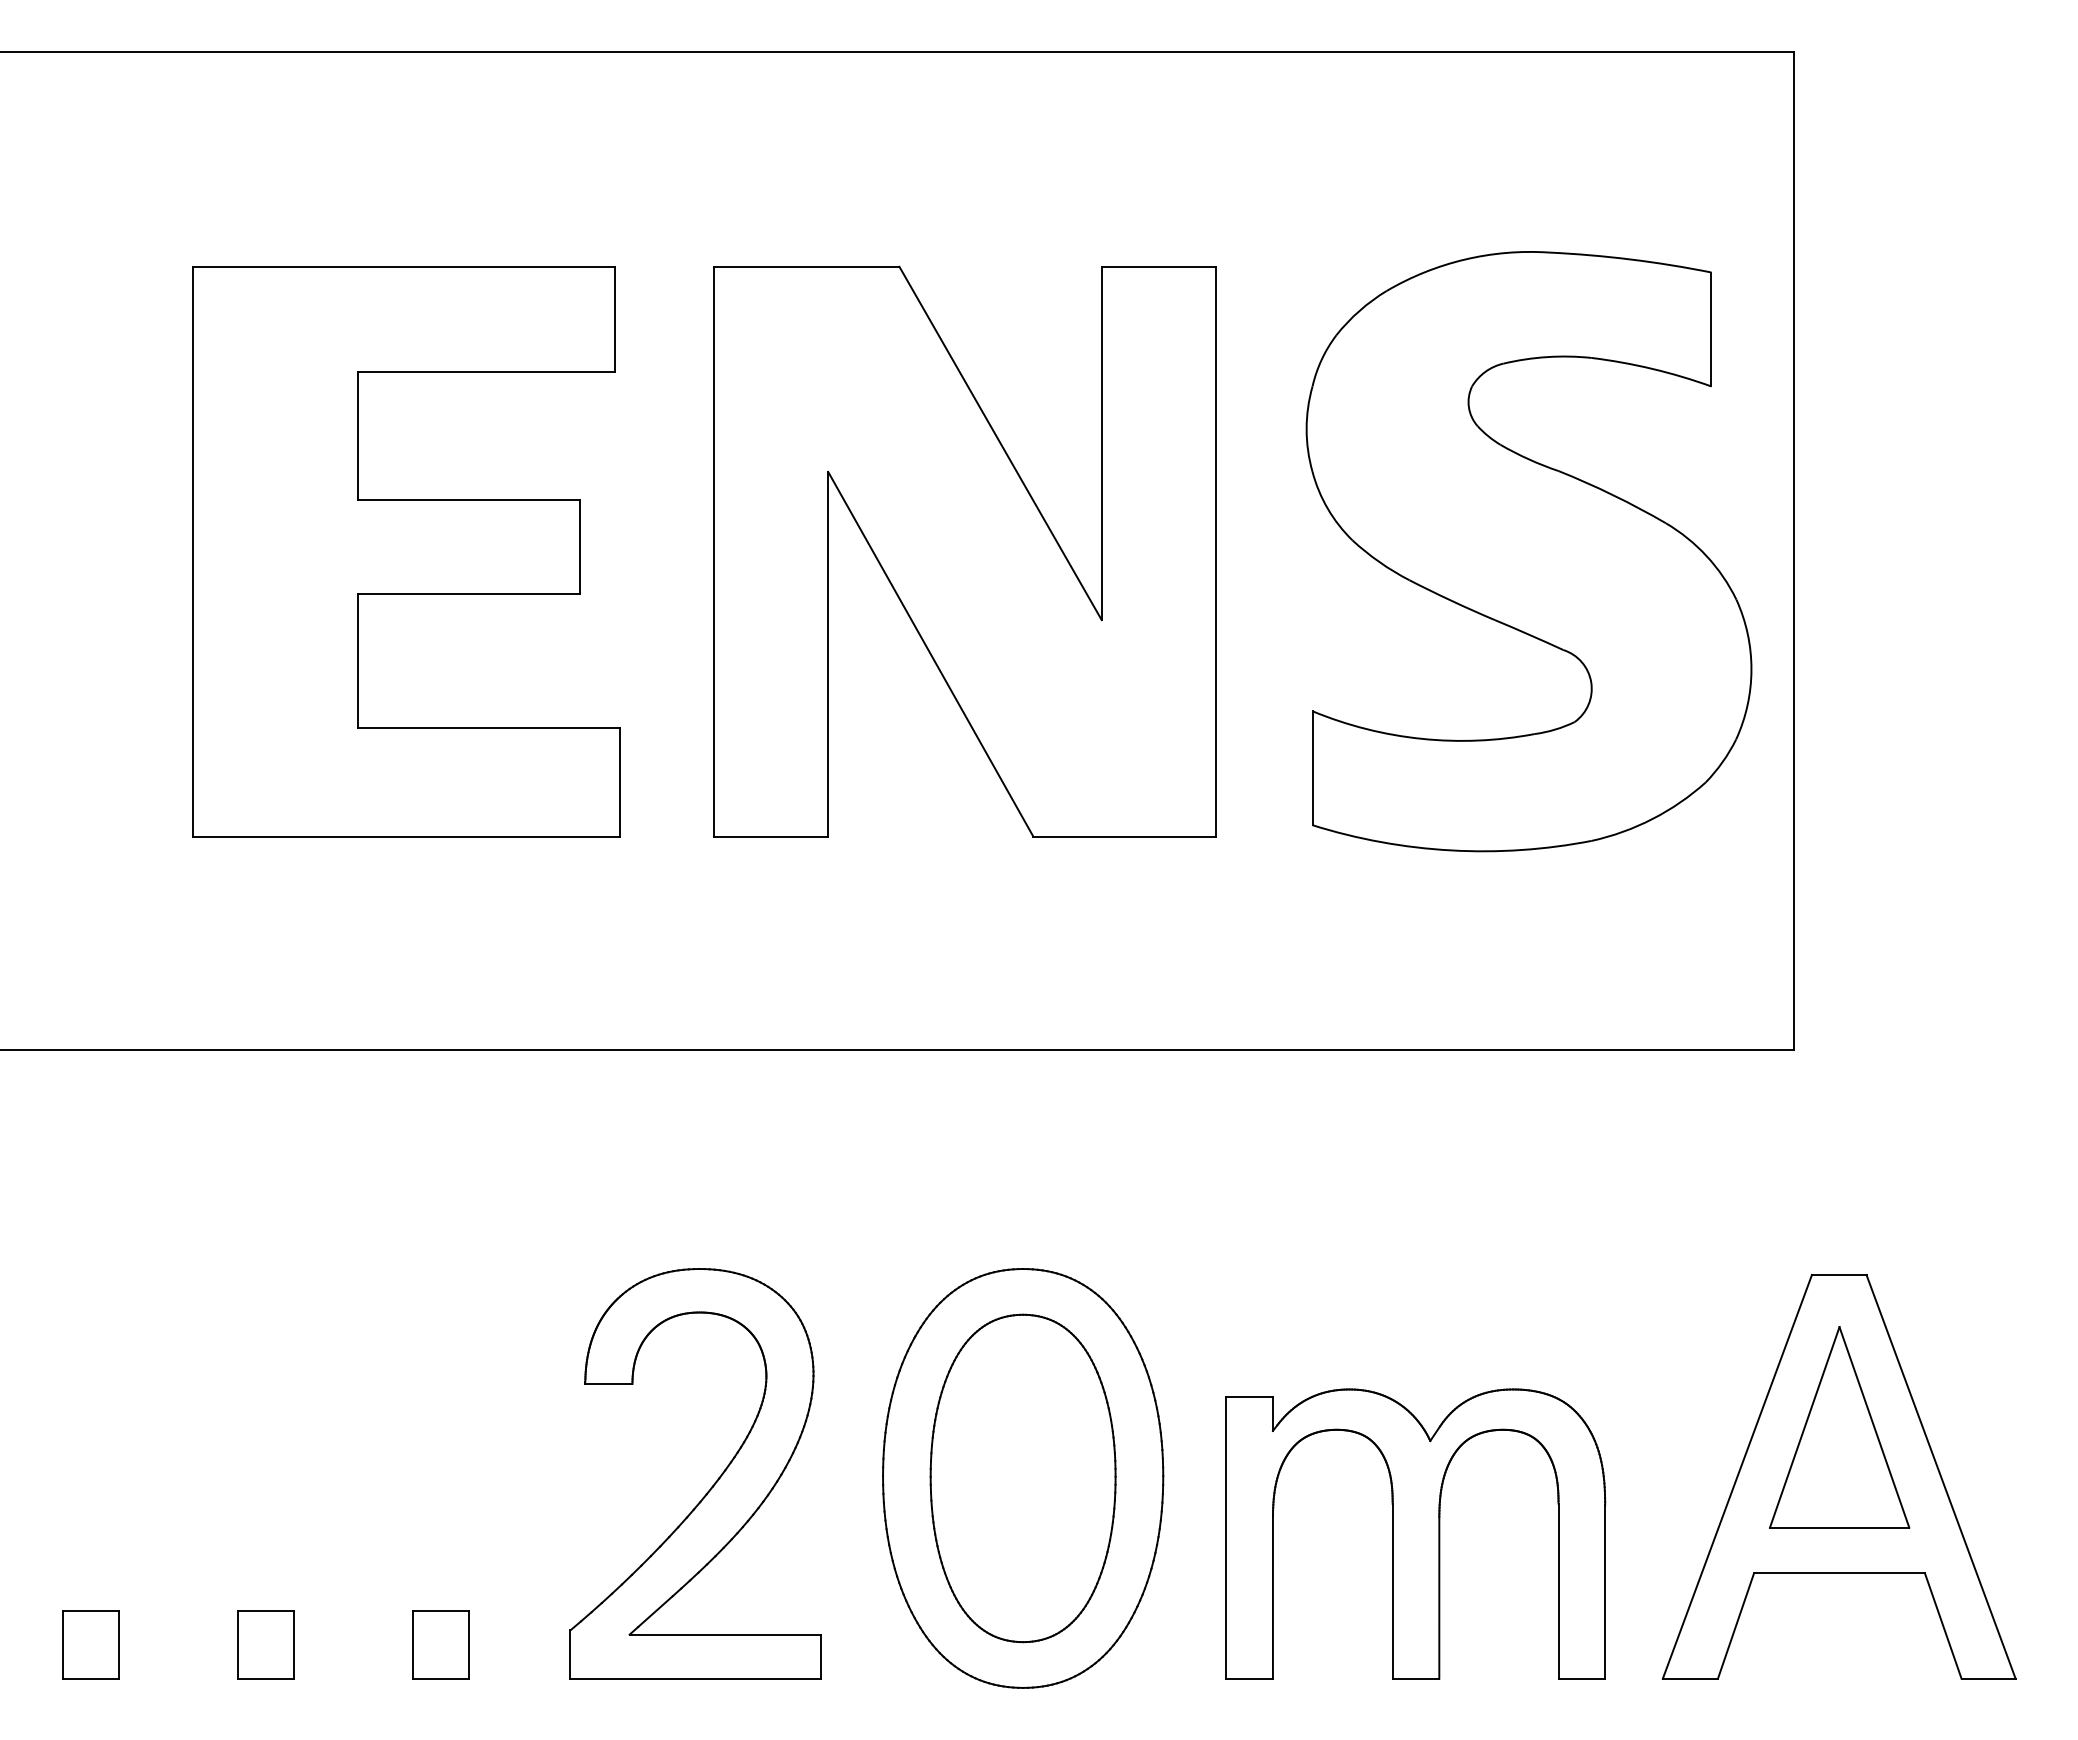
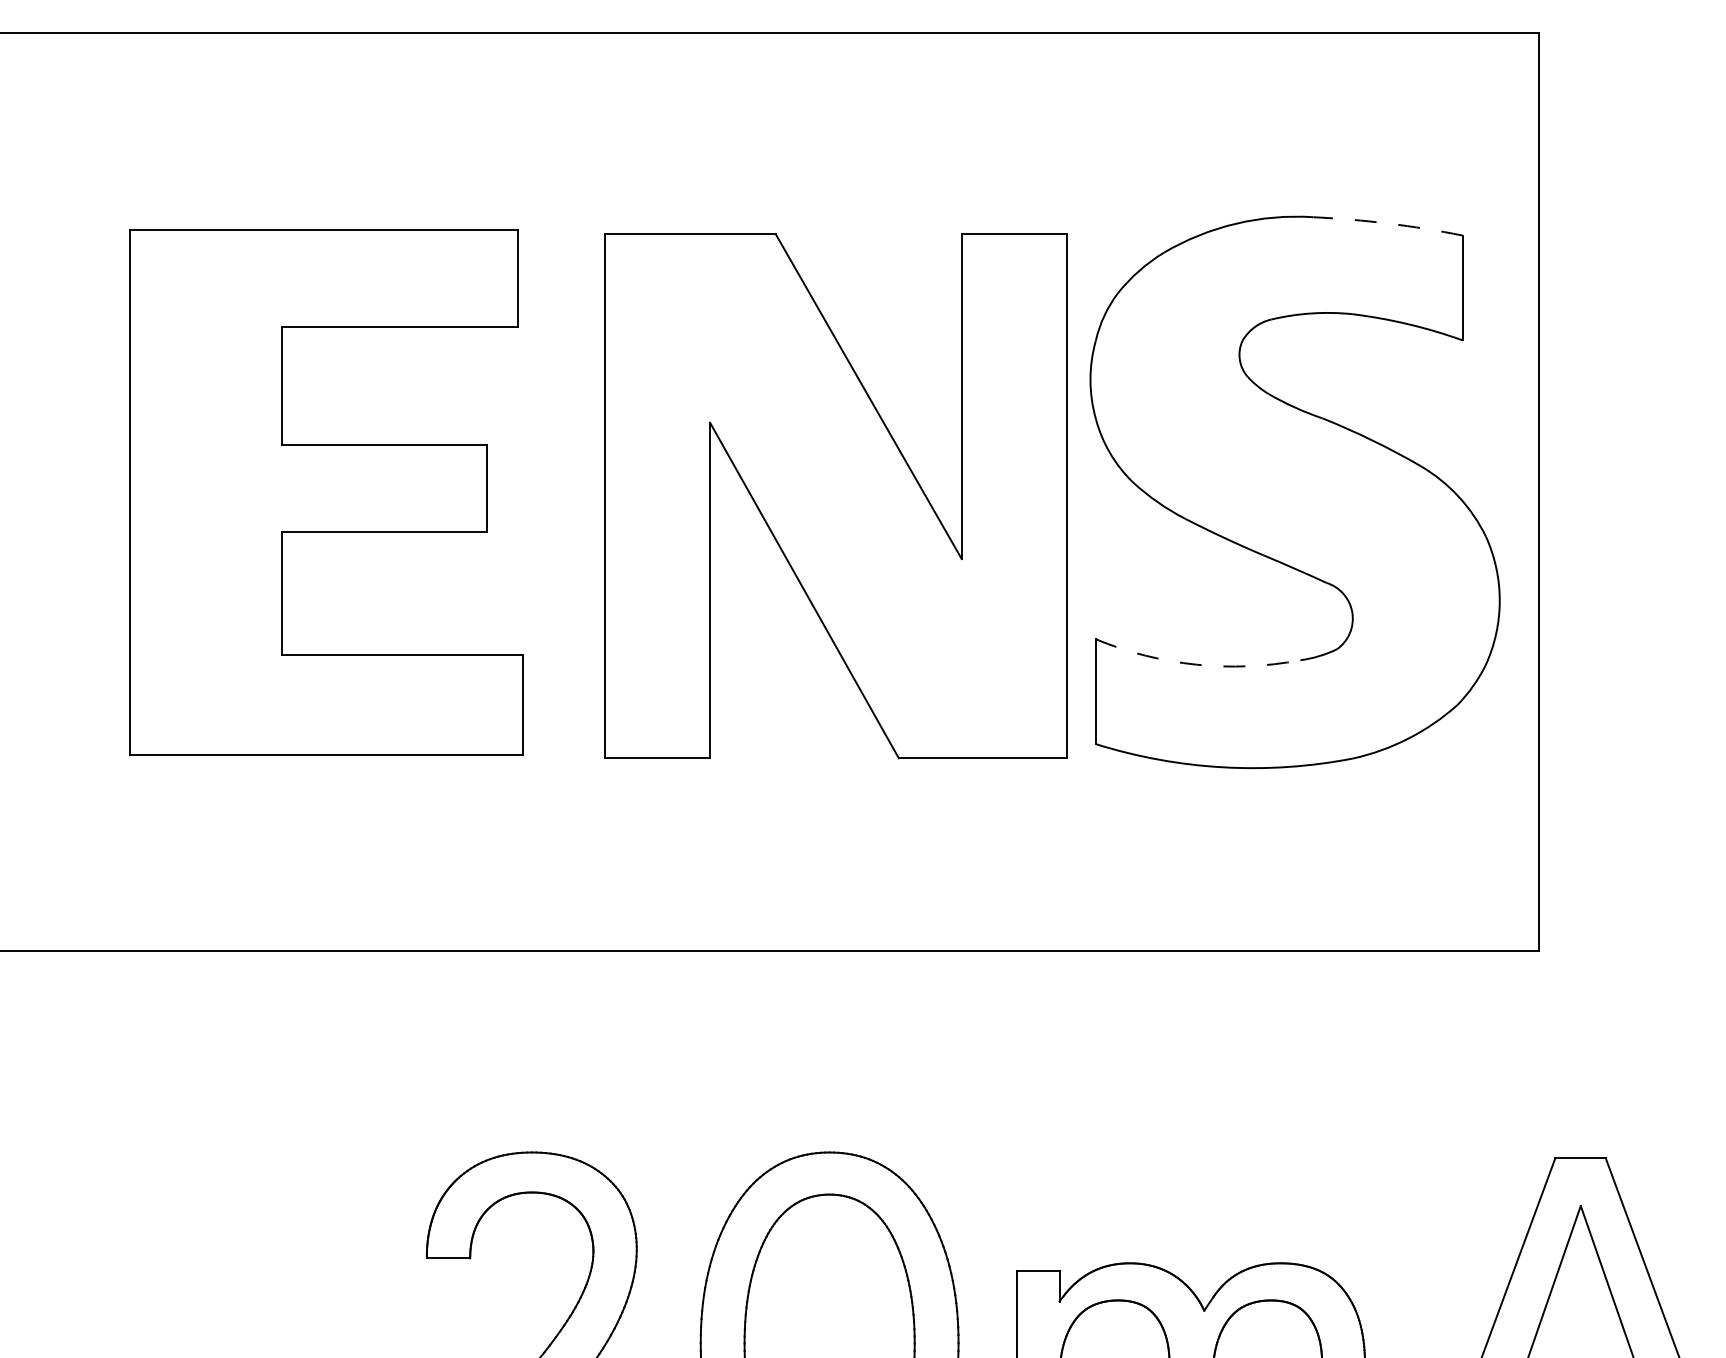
arc: (1630, 259) -> (1388, 223), solid -> dashed
part: (406, 551) -> (326, 492), moved
part: (964, 551) -> (835, 495), moved
arc: (1422, 738) -> (1197, 664), solid -> dashed

